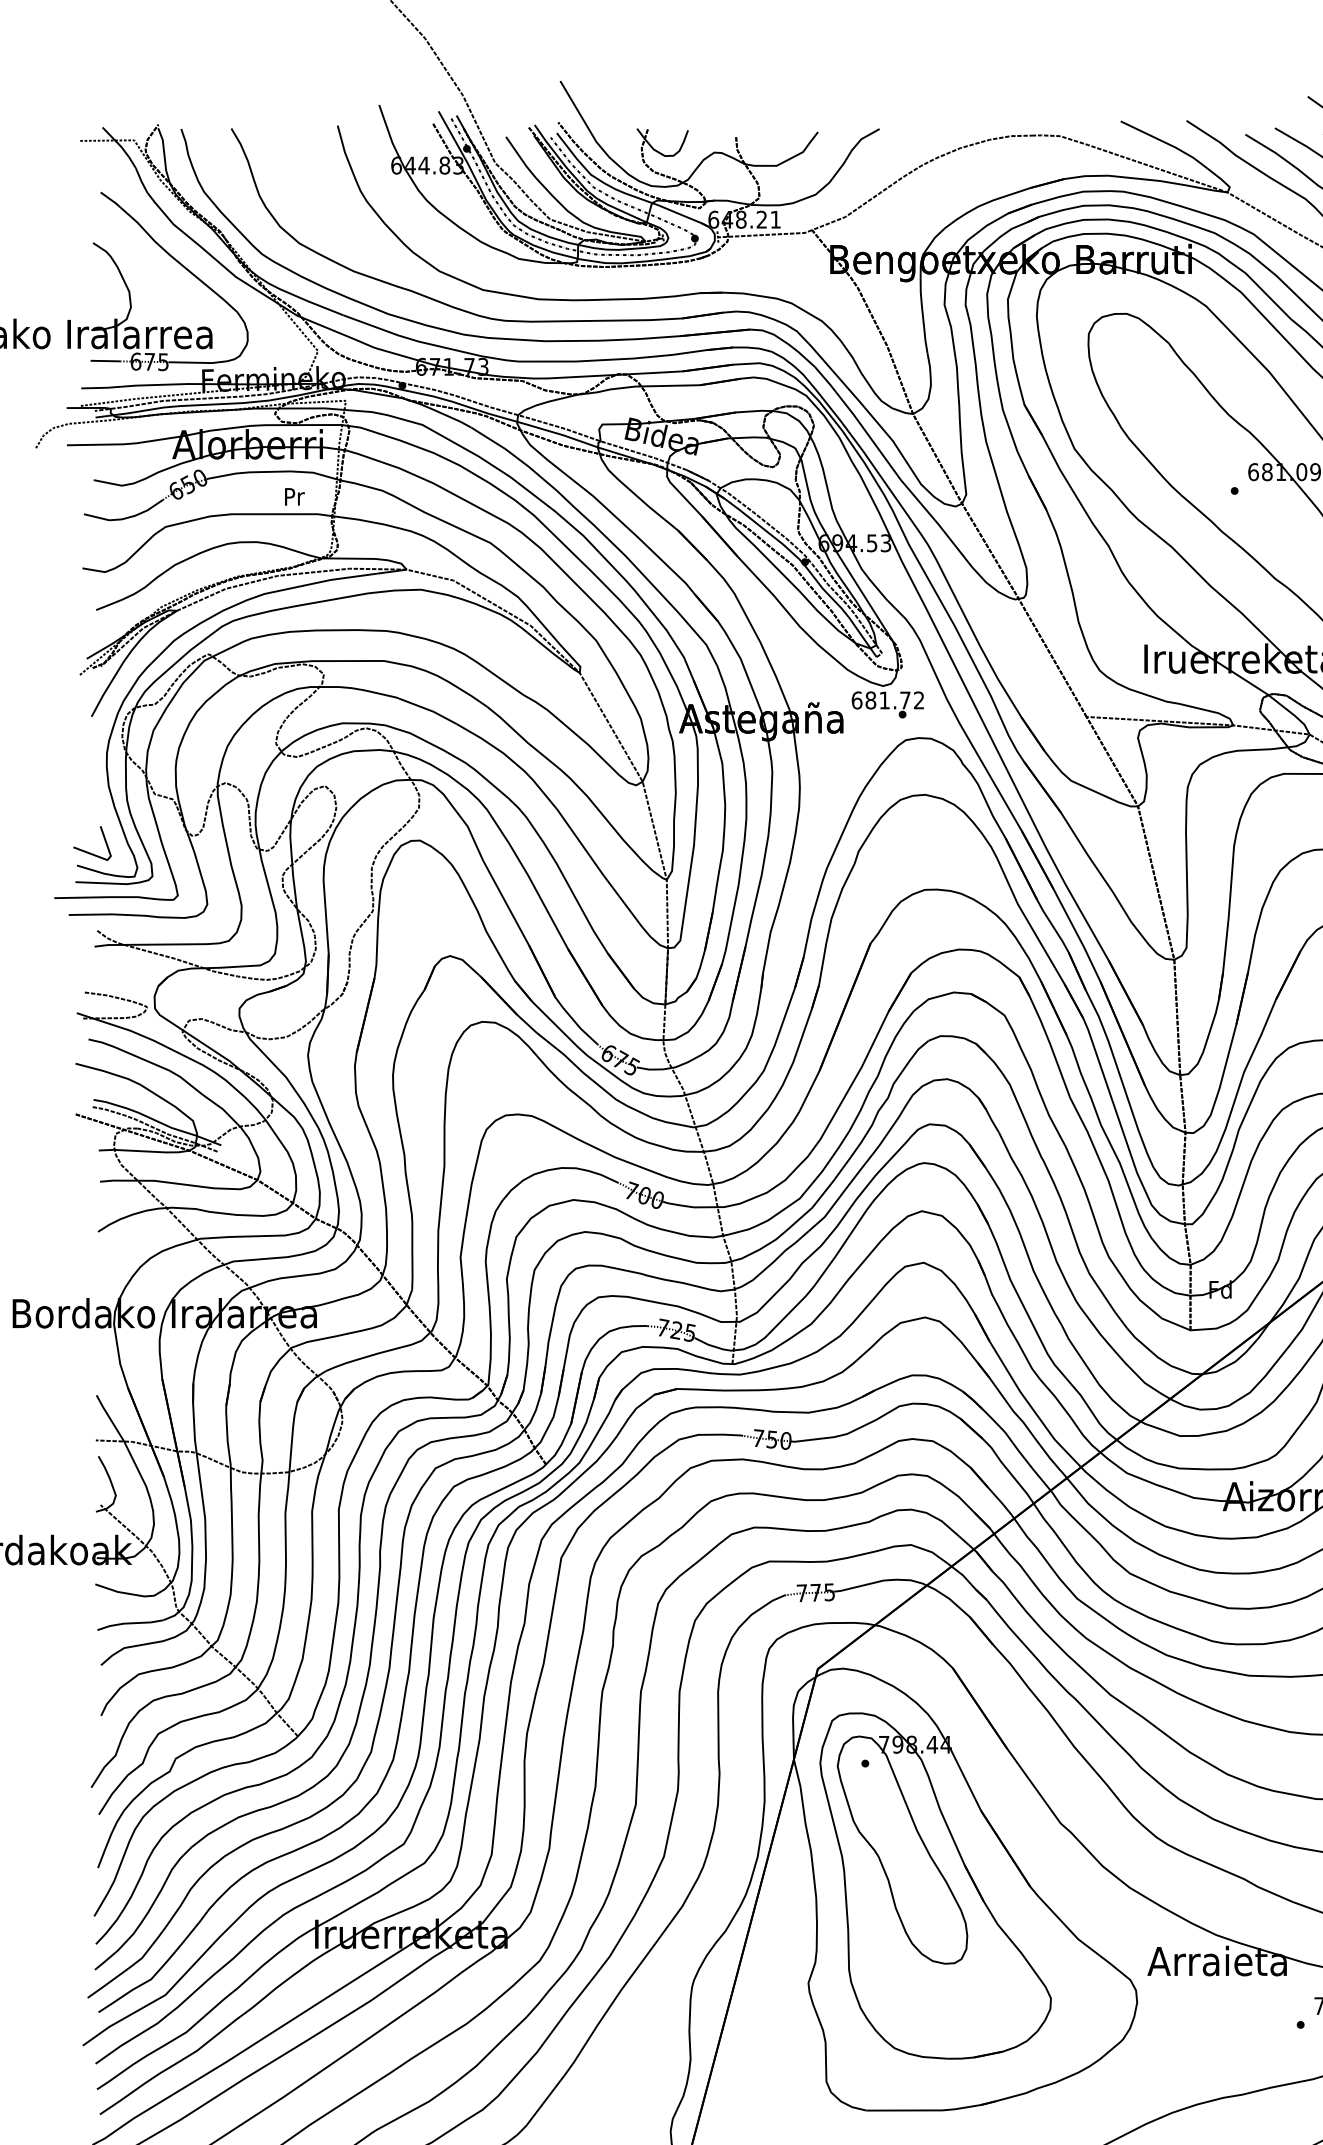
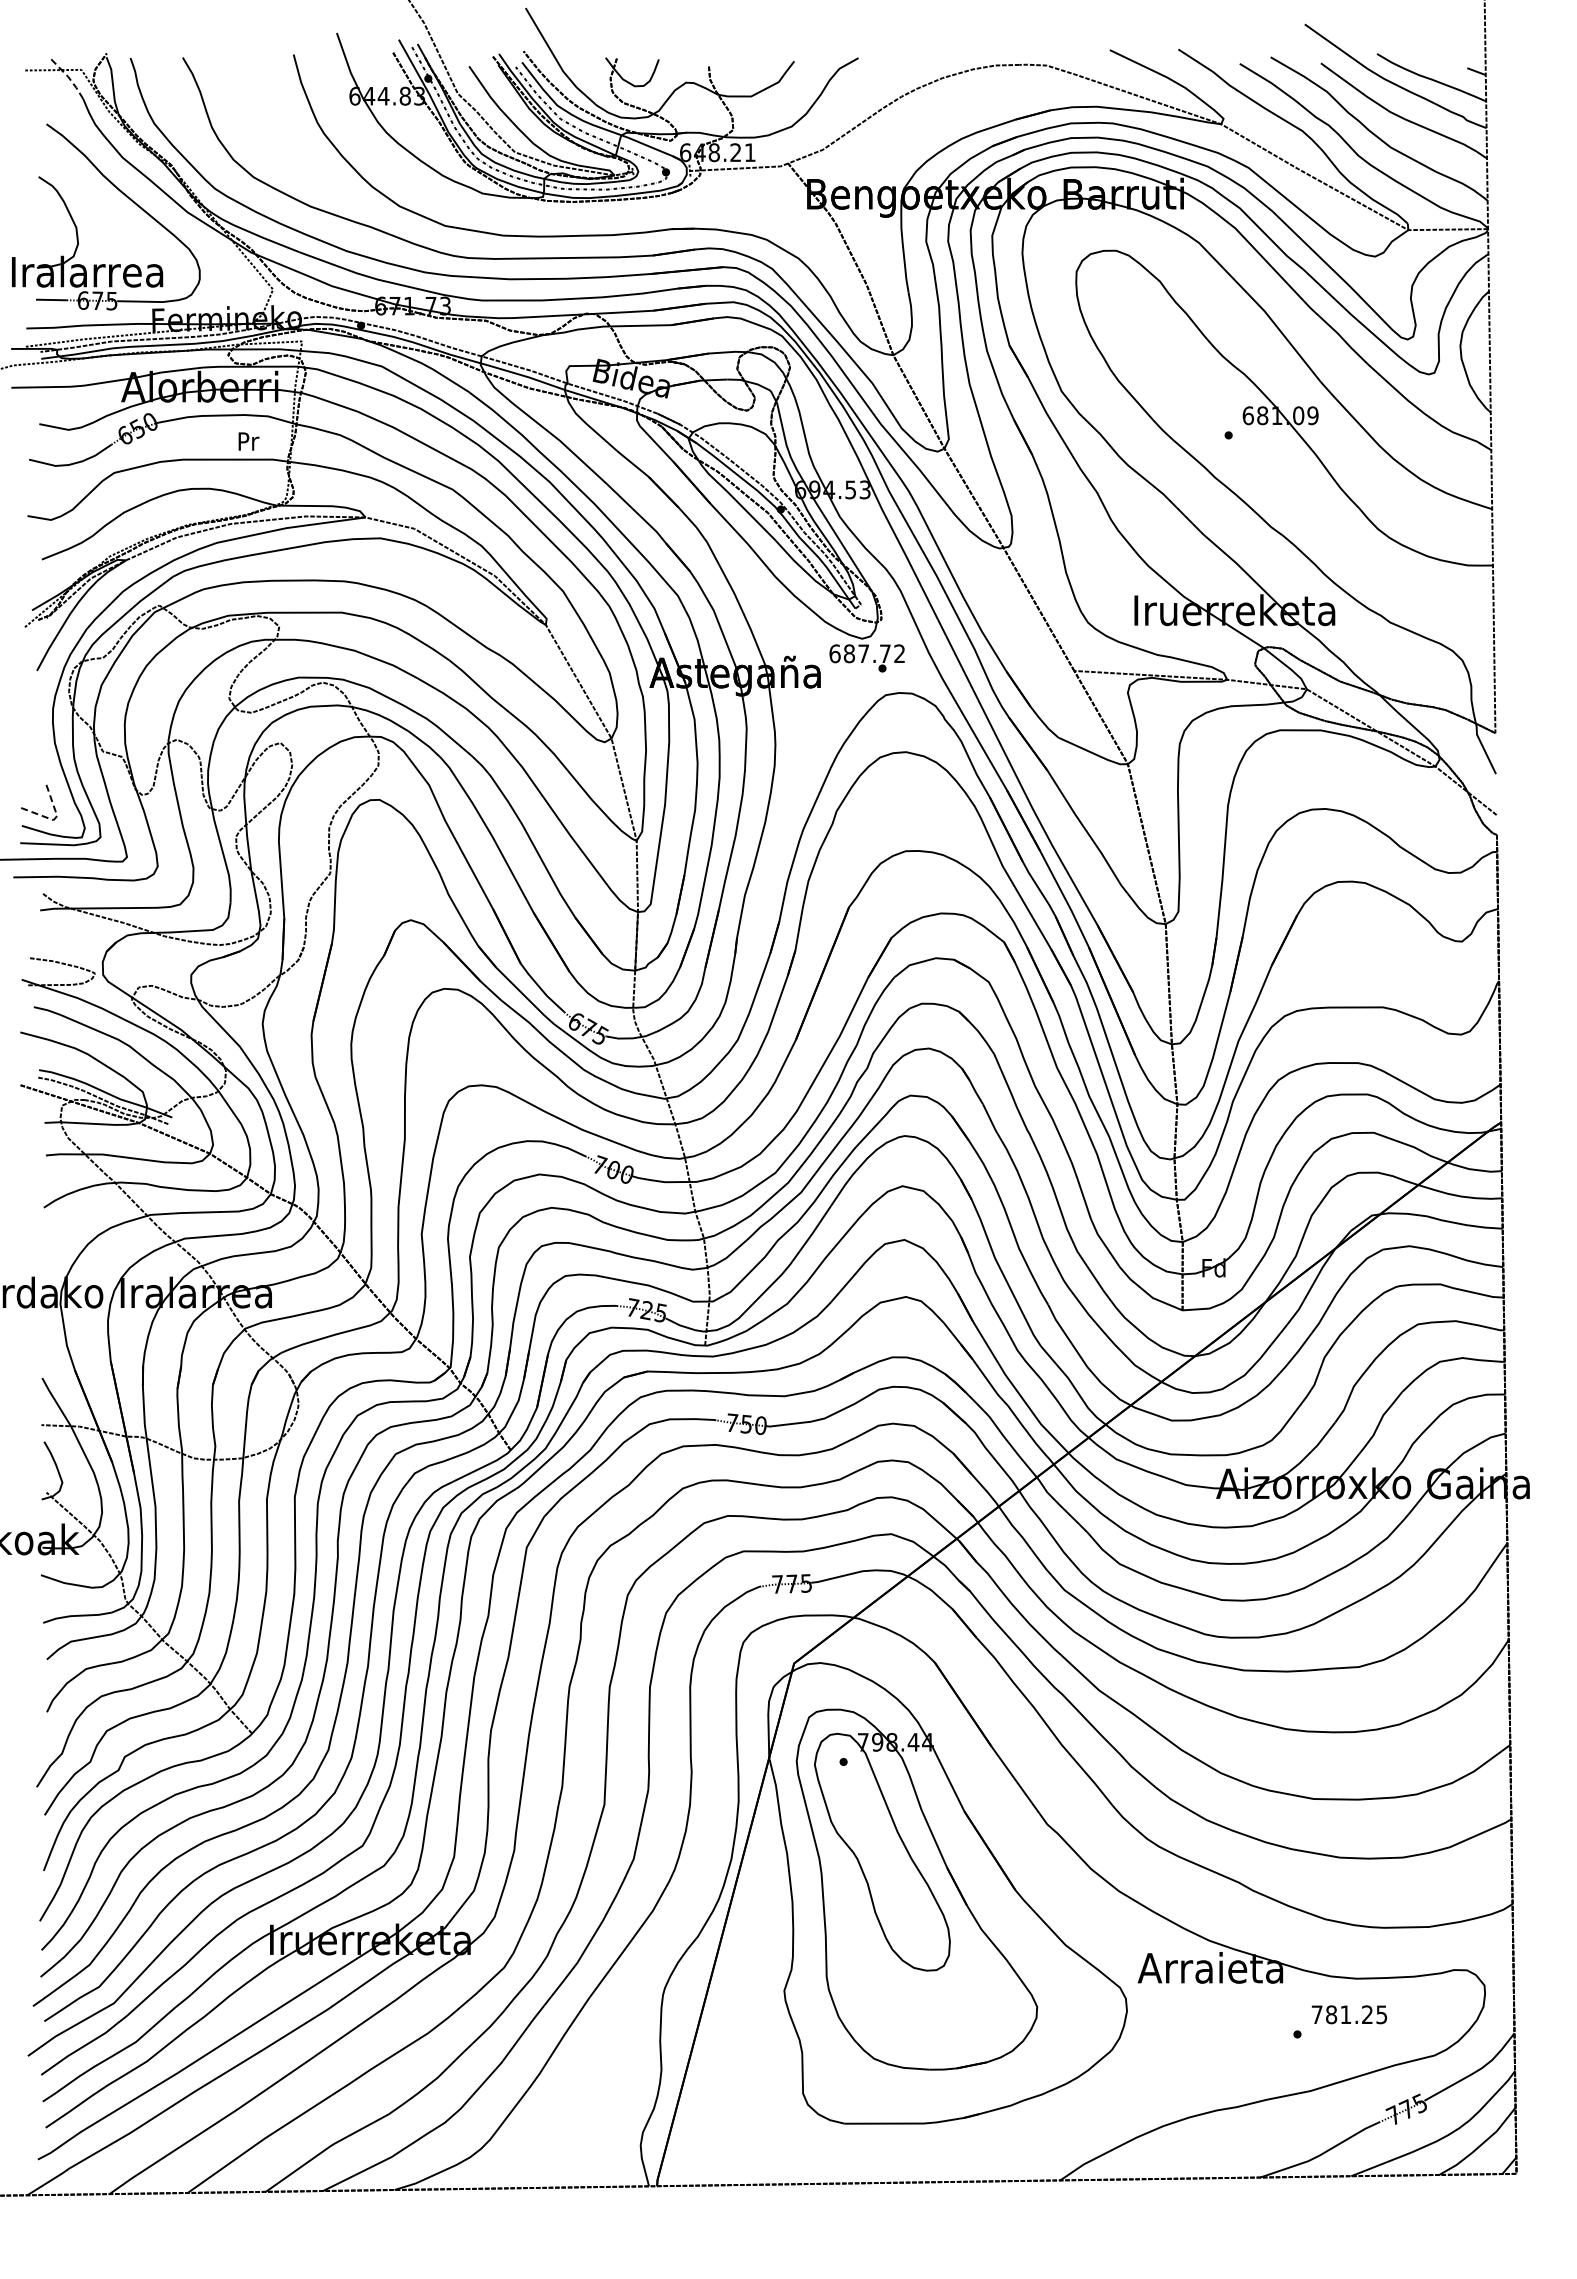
line: (121, 147) -> (68, 77), solid -> dashed
text: (884, 700) -> (863, 653), 681.72 -> 687.72
line: (107, 860) -> (53, 820), solid -> dashed

